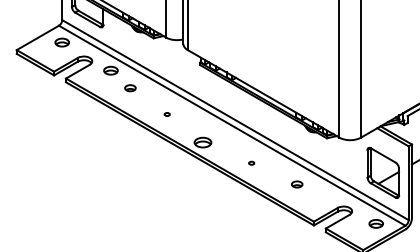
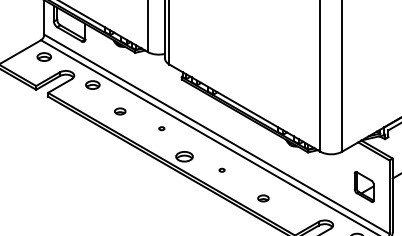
part: (130, 88) -> (120, 111), moved
part: (166, 114) -> (161, 128), moved
part: (251, 162) -> (221, 169), moved
part: (383, 172) -> (364, 186), size x0.6
part: (297, 184) -> (263, 198), moved

